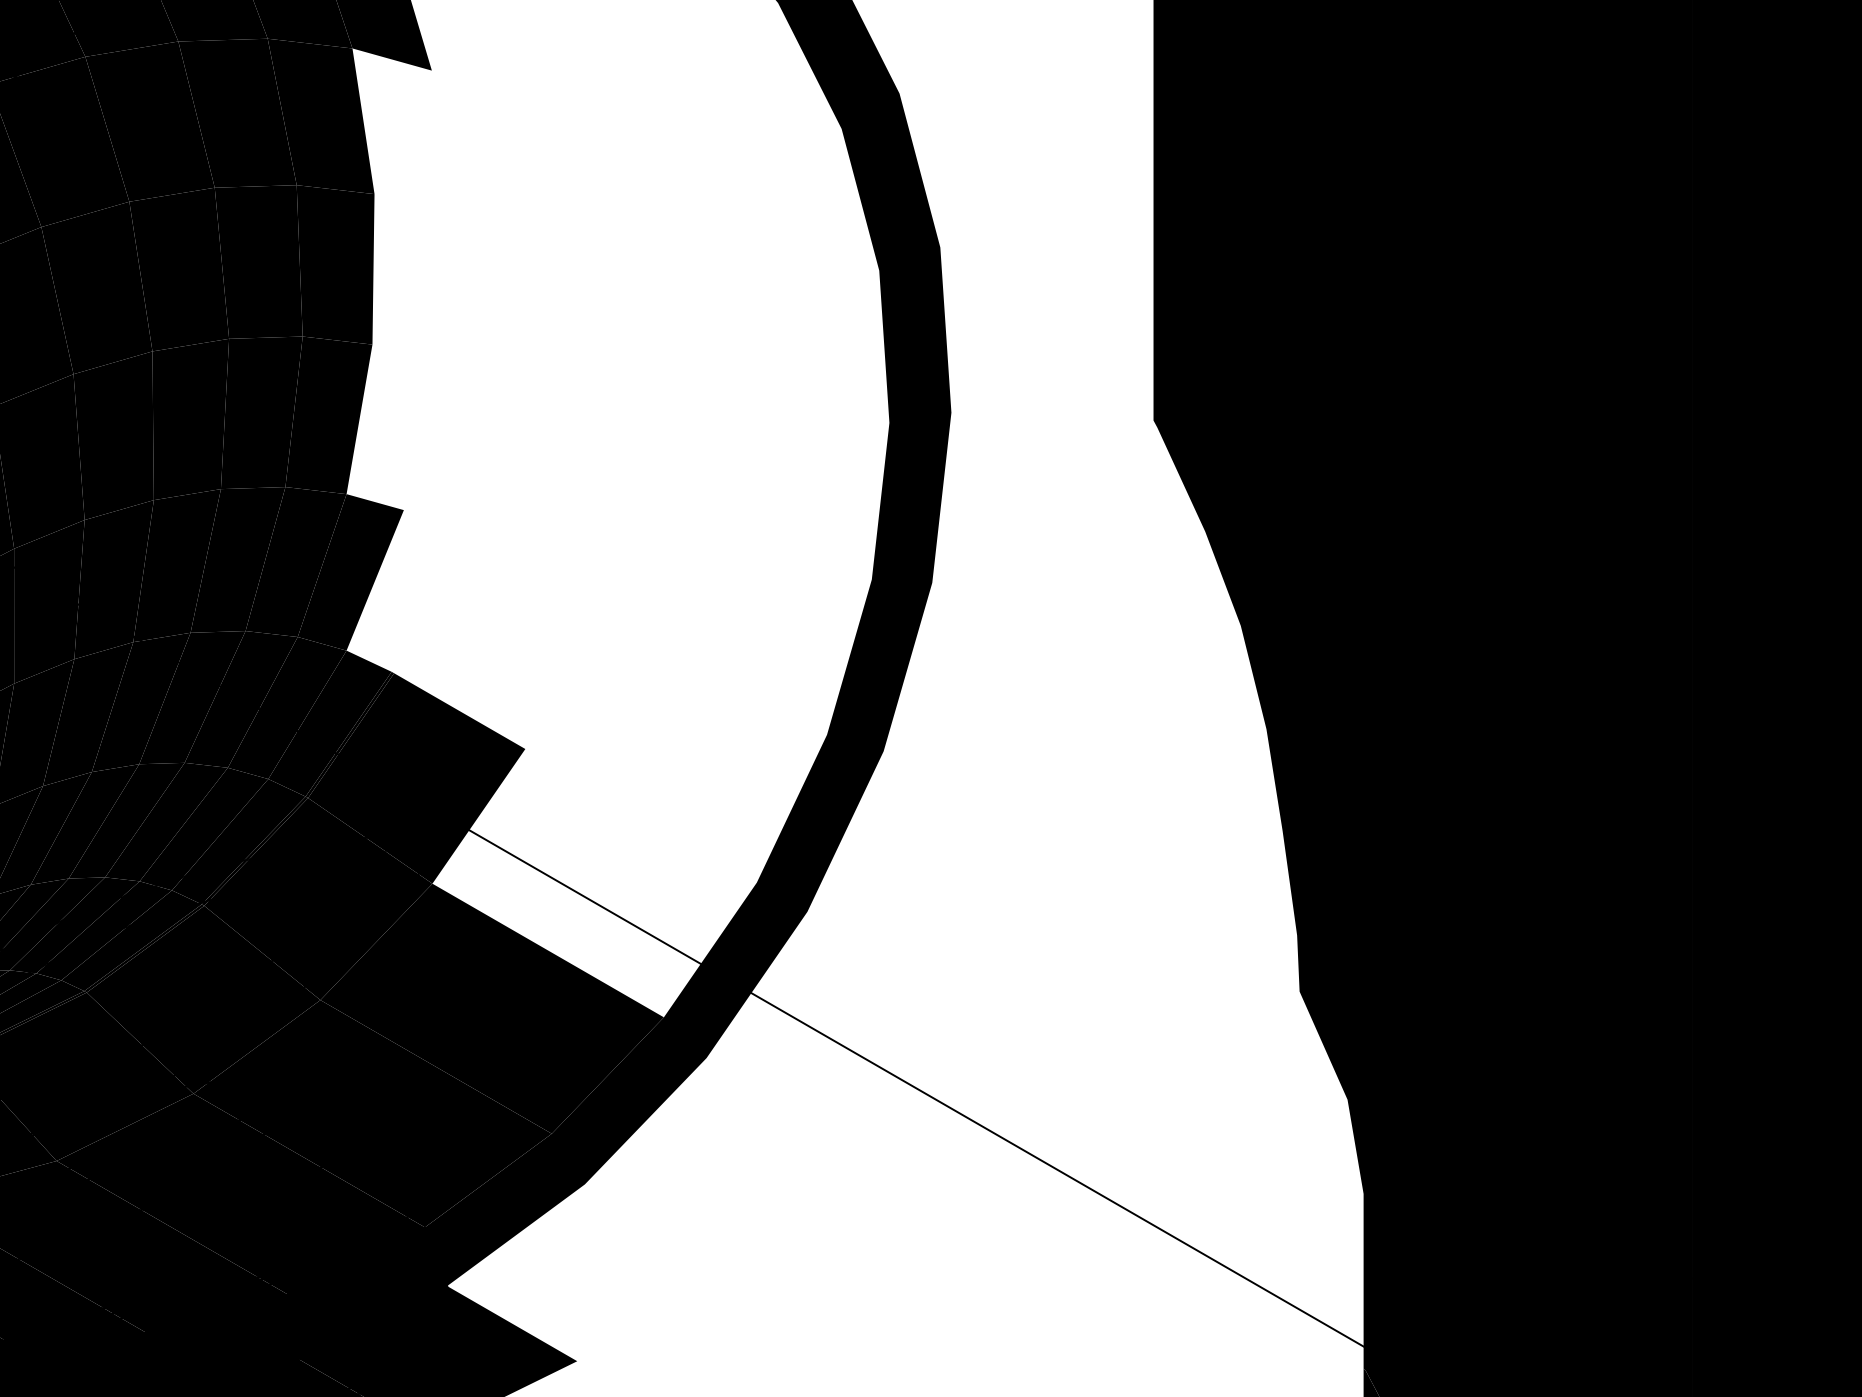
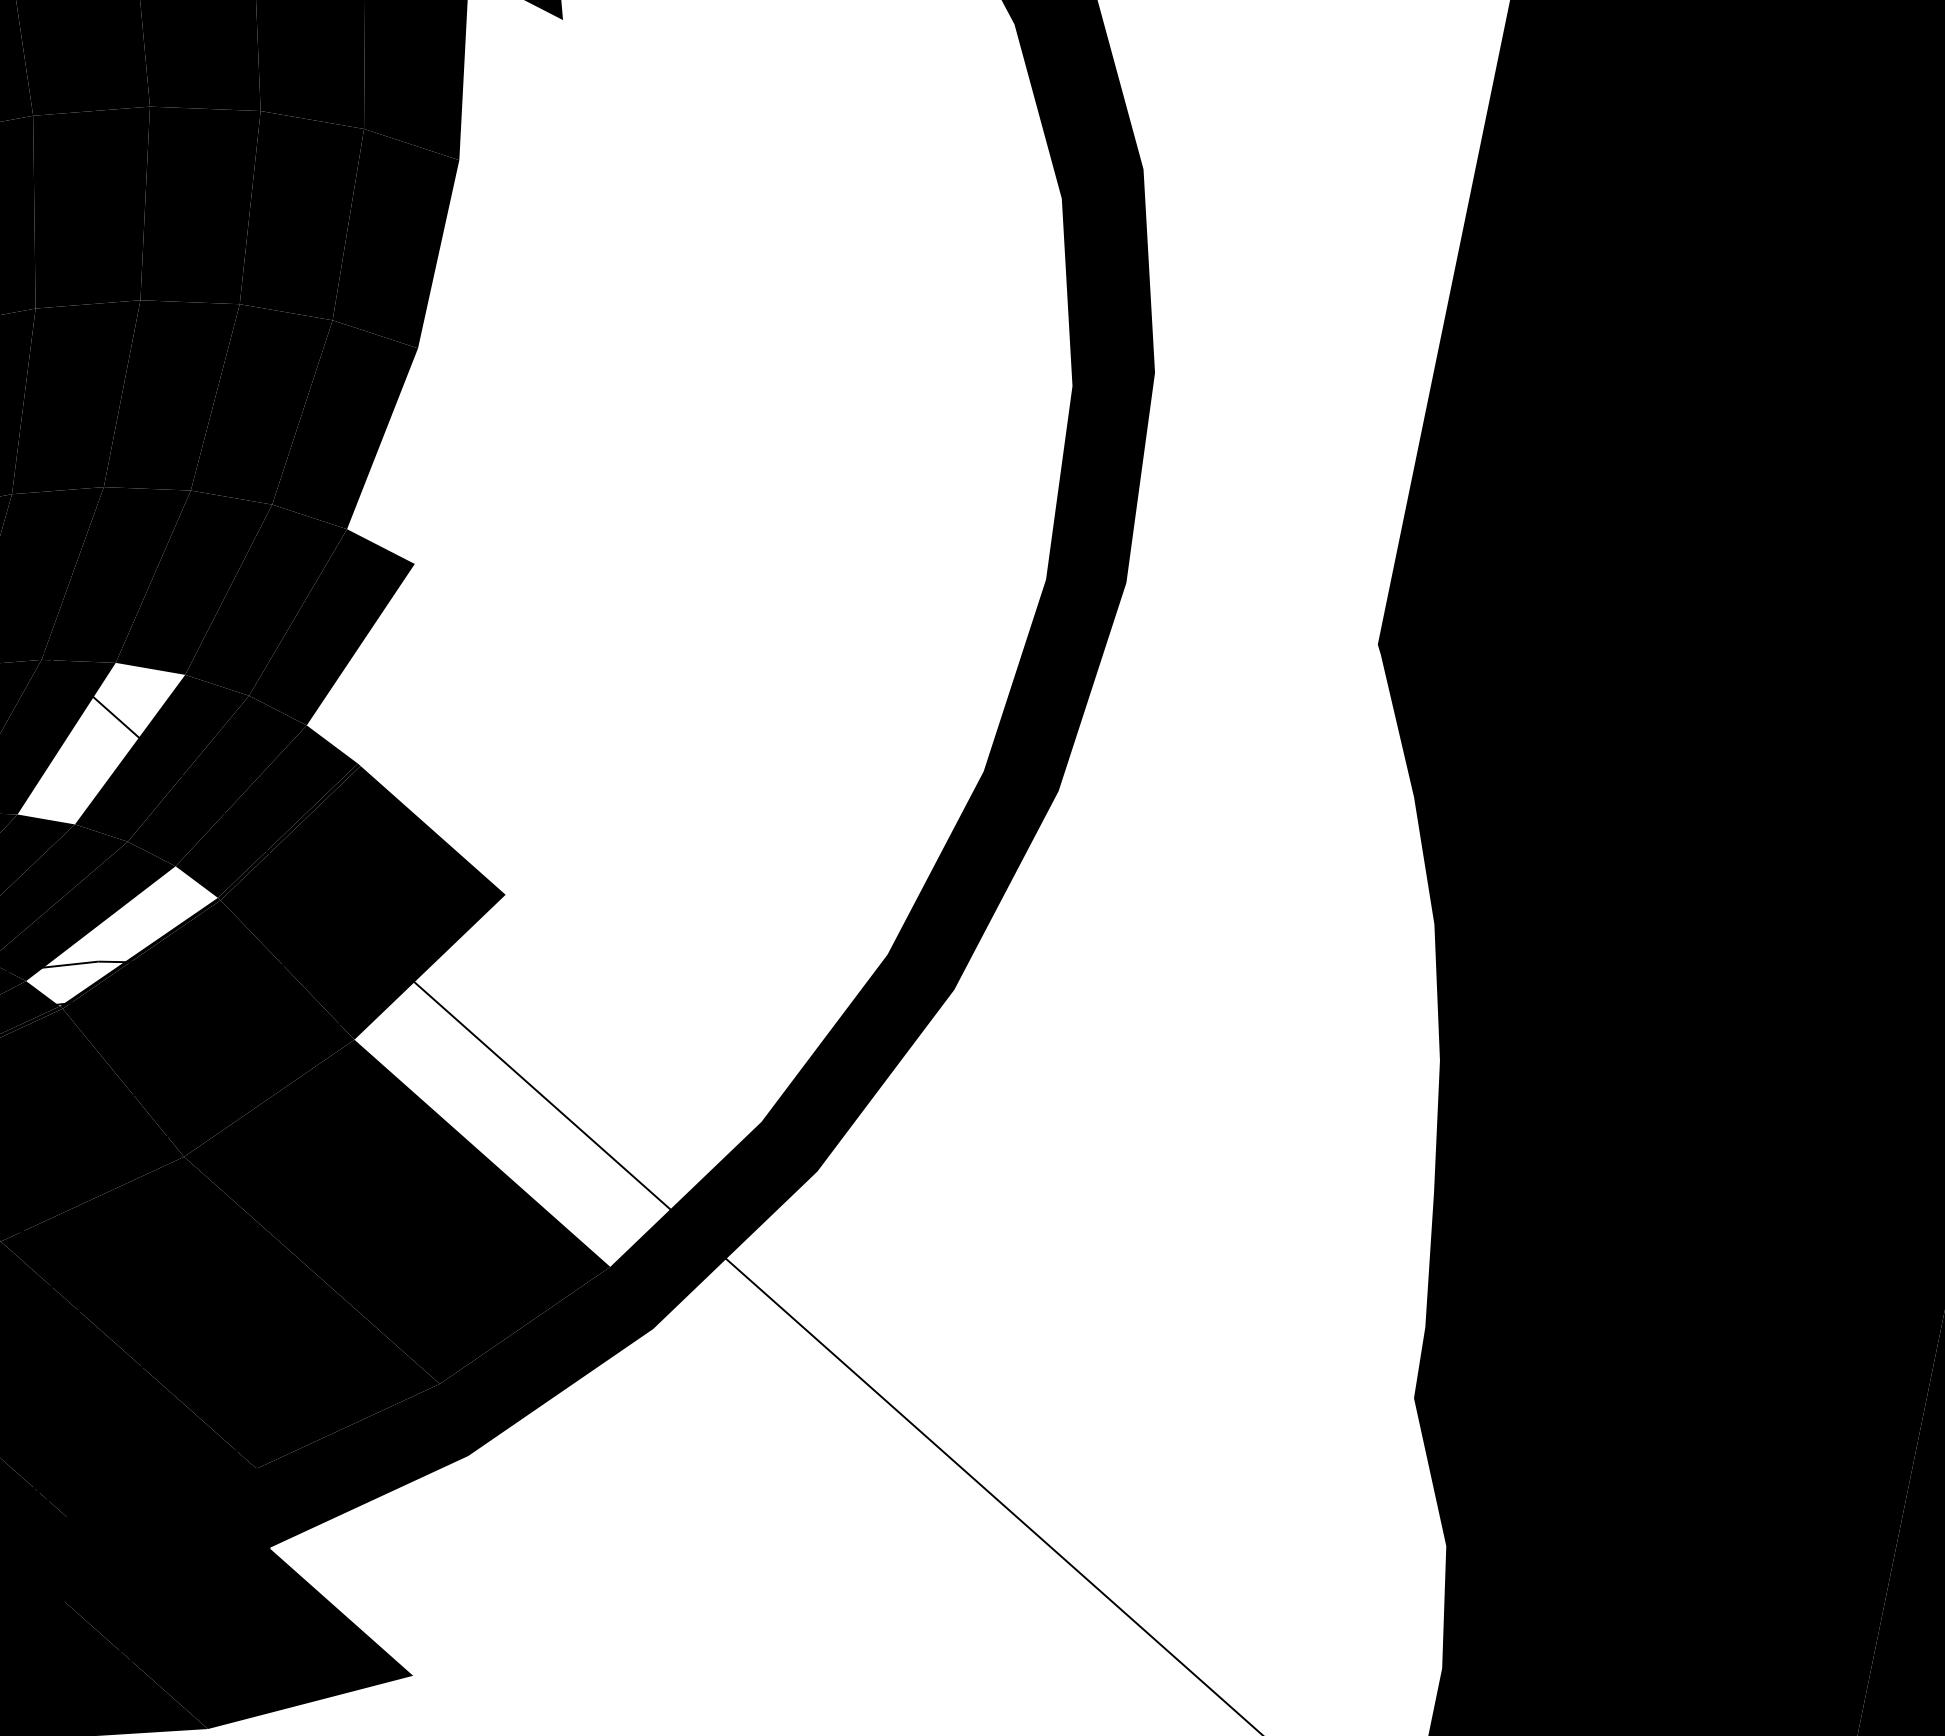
fill: (192, 697) -> (101, 744), removed
fill: (238, 841) -> (122, 936), removed

